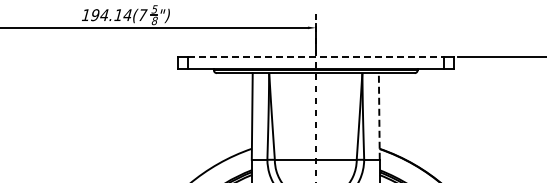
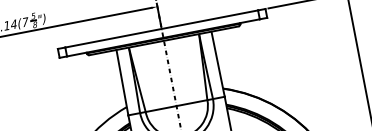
line: (315, 57) -> (161, 29), dashed -> solid
line: (379, 115) -> (218, 63), dashed -> solid

